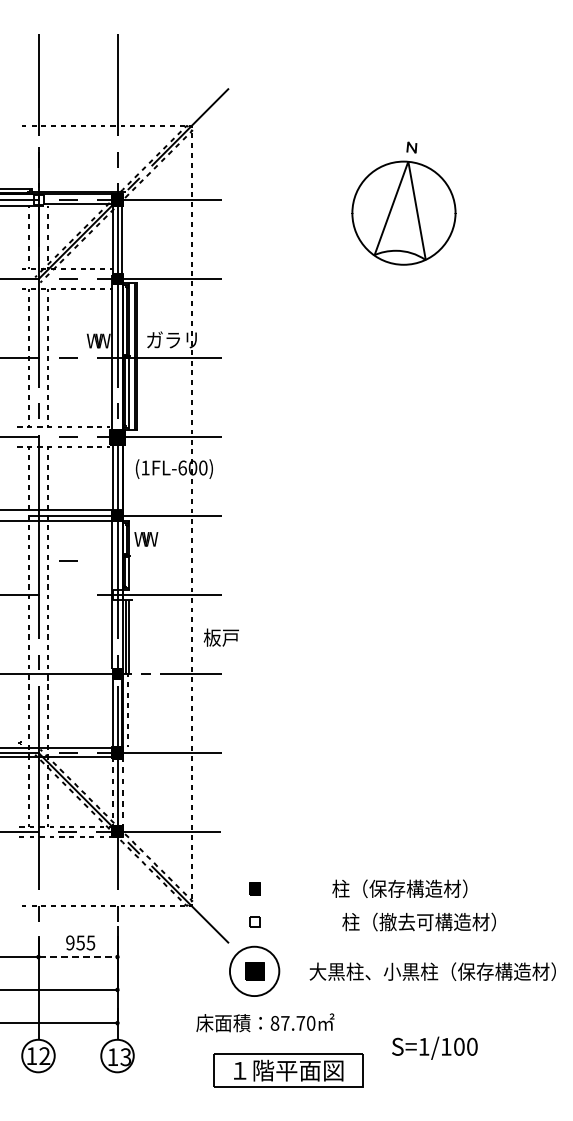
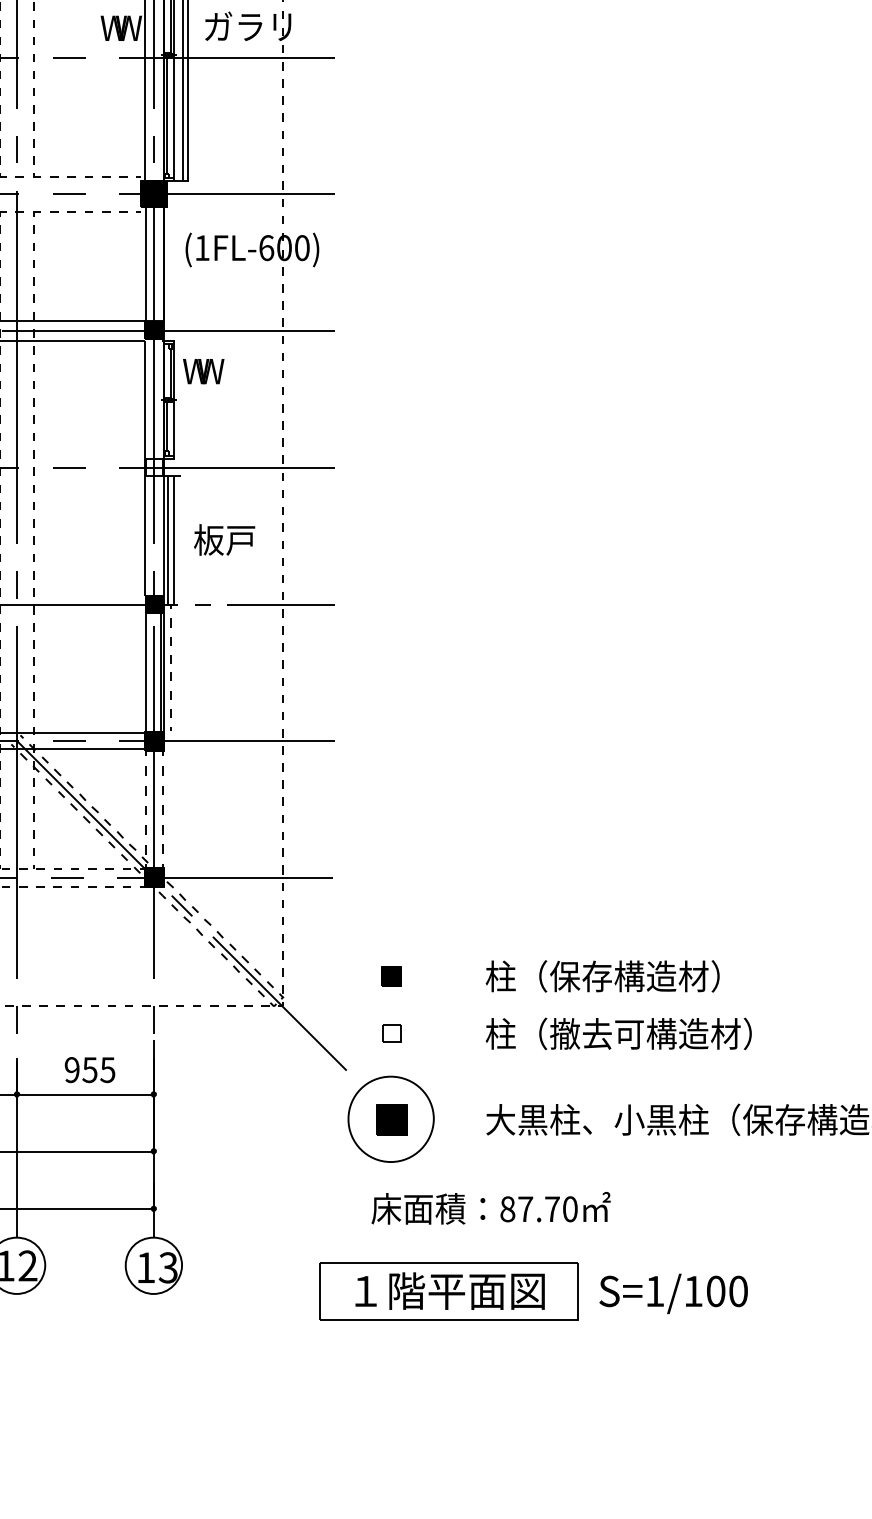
line: (68, 560) -> (69, 466), moved
text: (220, 637) -> (223, 539), moved
text: (399, 888) -> (602, 975), moved
text: (418, 921) -> (617, 1032), moved
line: (78, 957) -> (86, 1095), dashed -> solid
text: (265, 1022) -> (491, 1207), moved
text: (434, 1047) -> (673, 1292), moved

